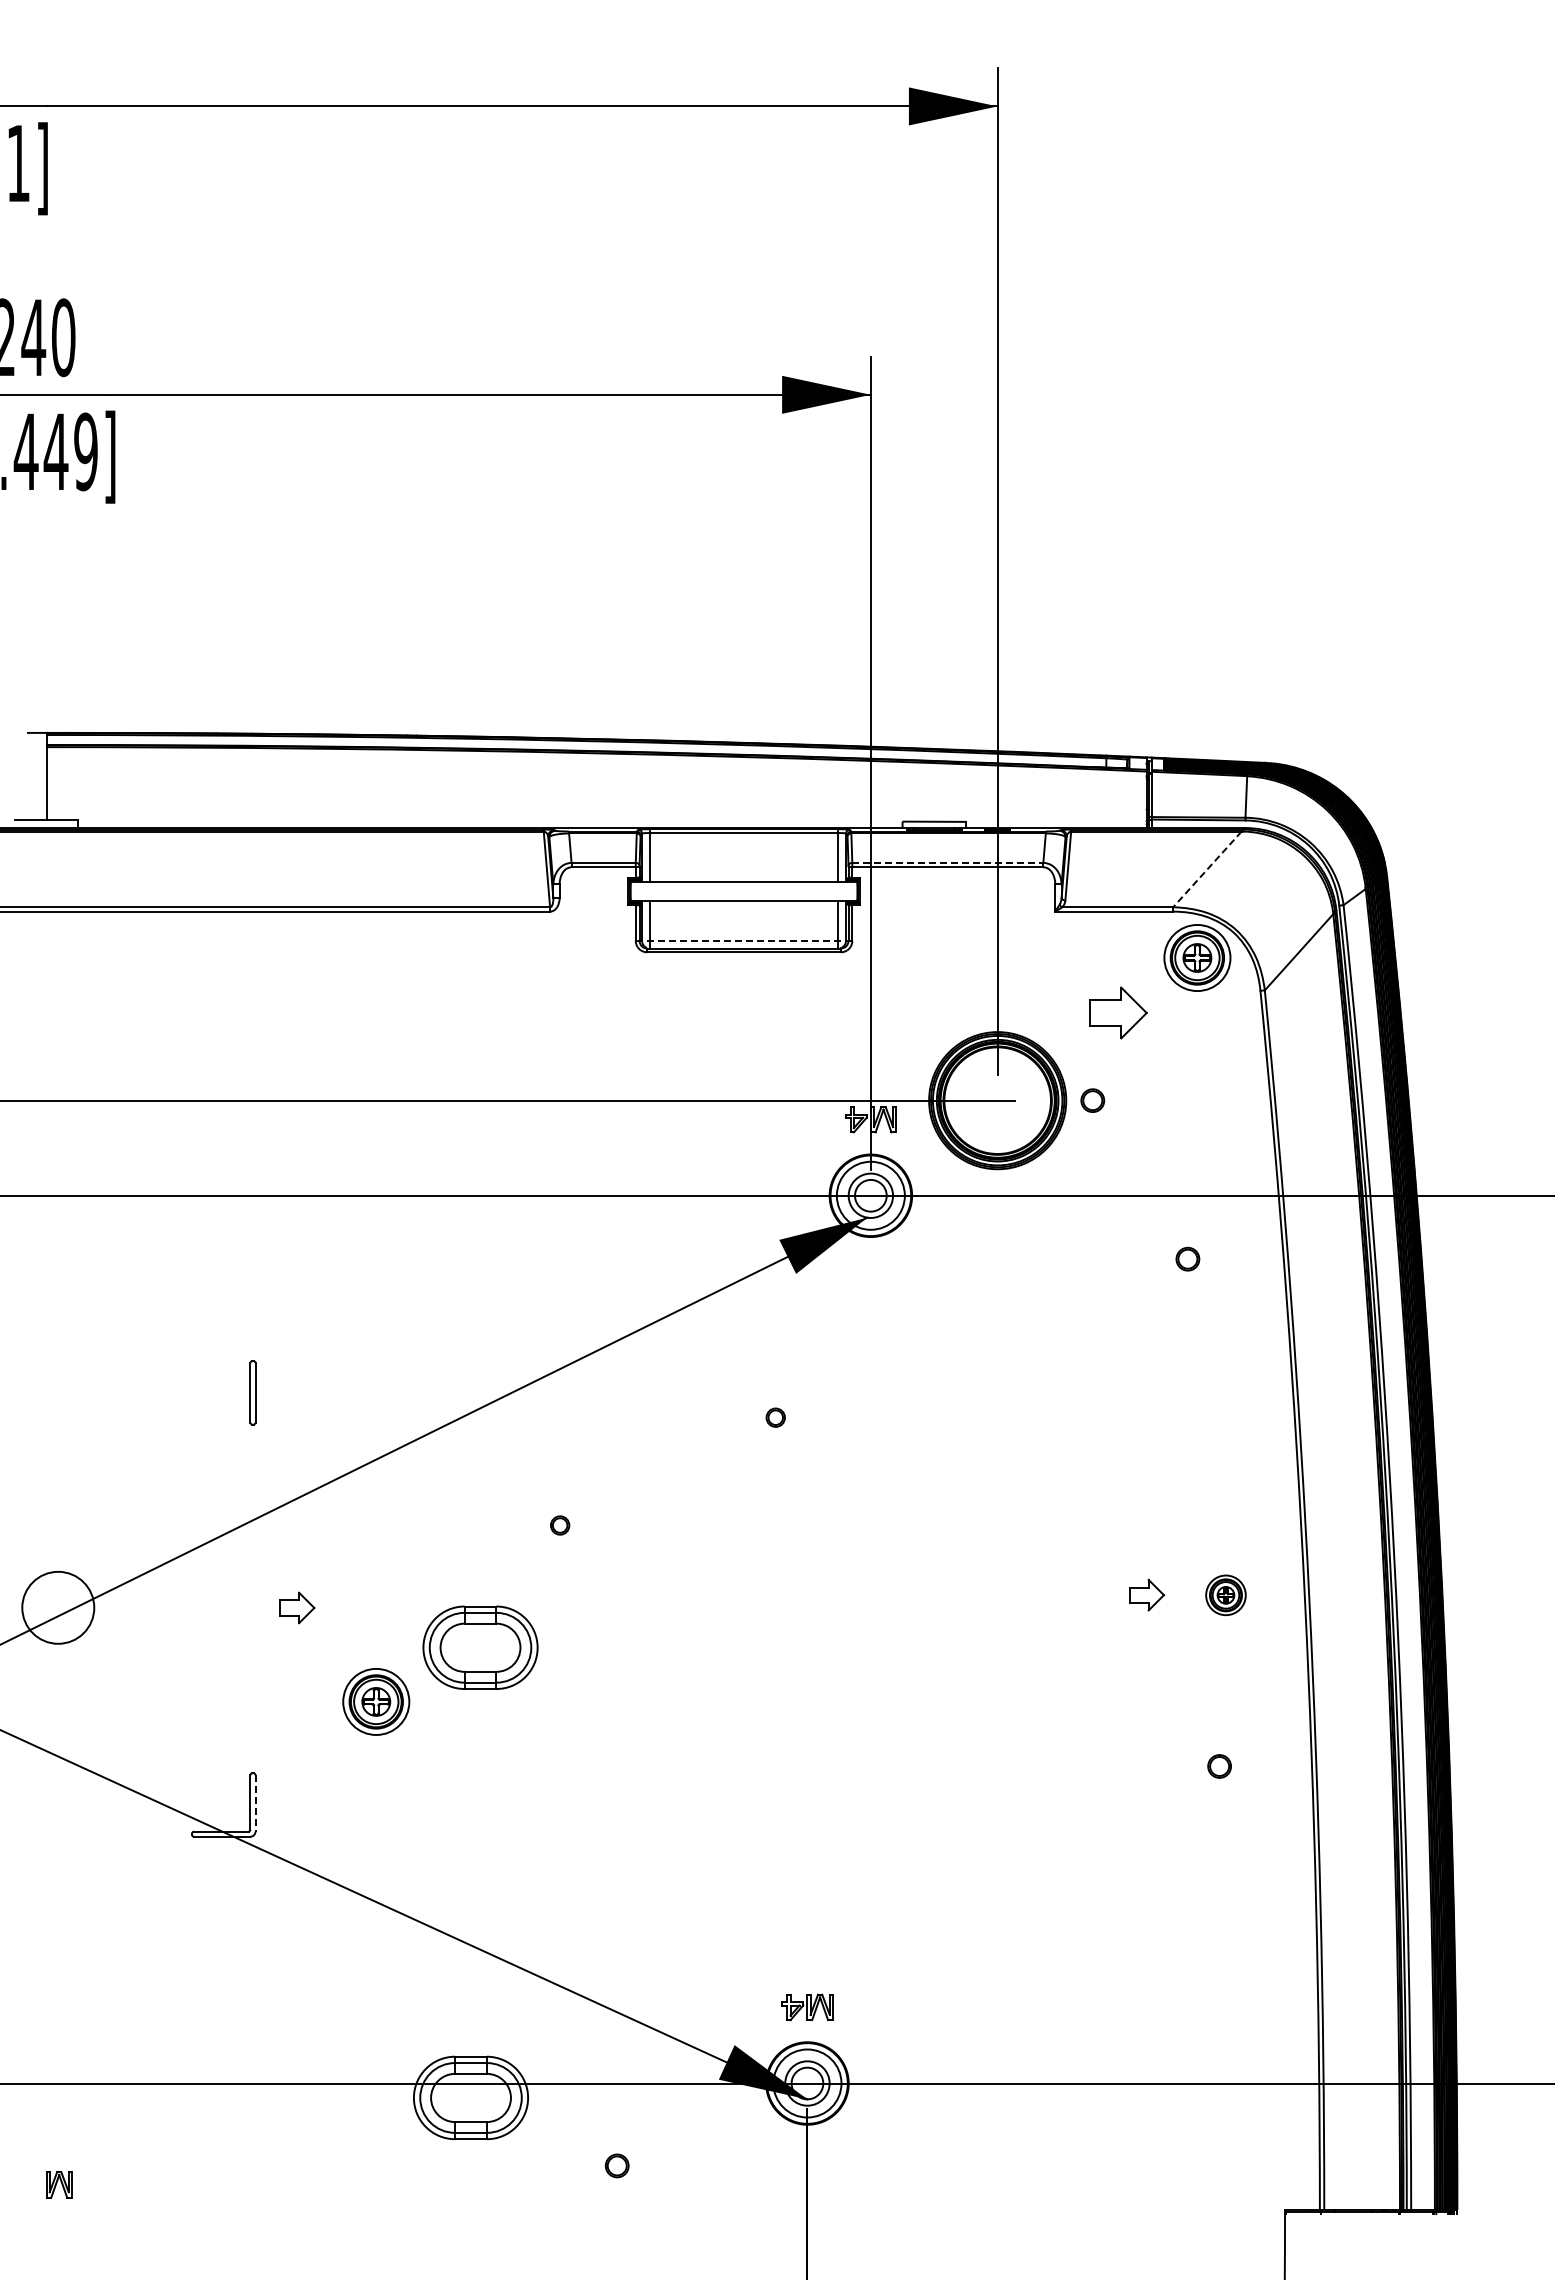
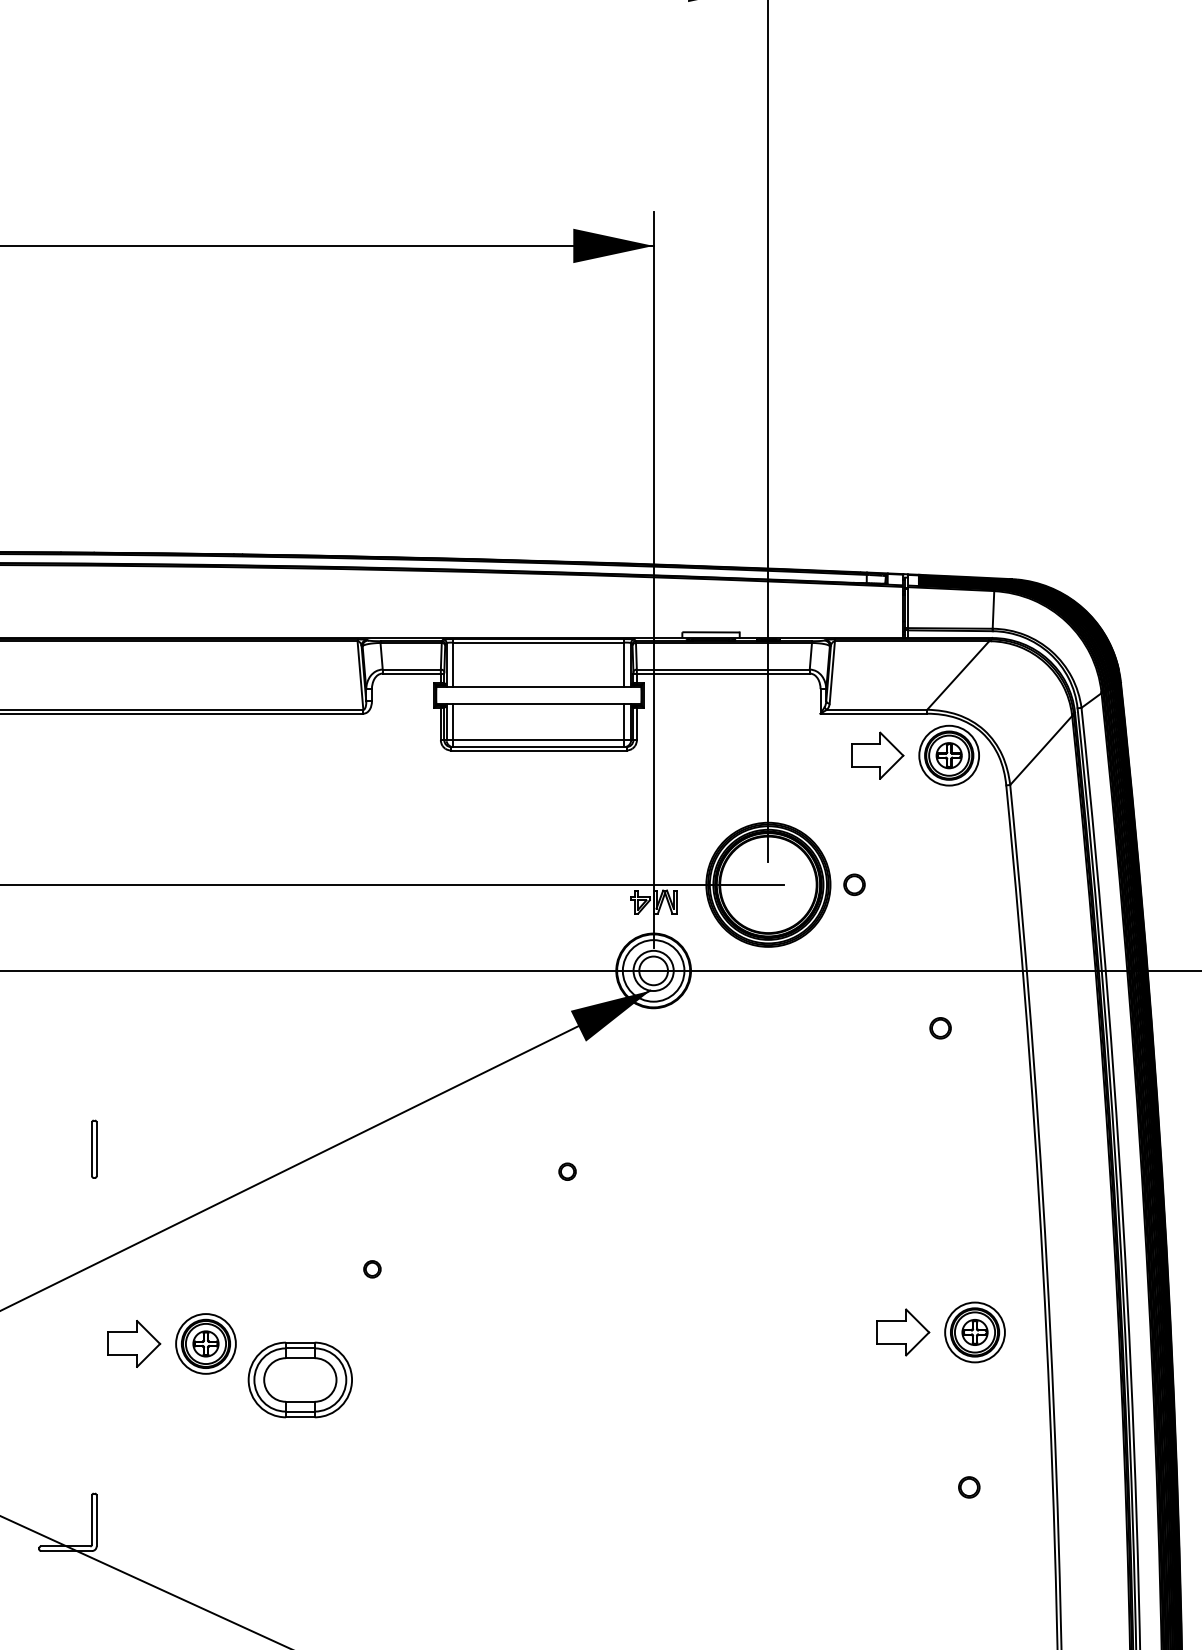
line: (947, 862) -> (723, 669), dashed -> solid
line: (1207, 869) -> (958, 675), dashed -> solid
line: (744, 940) -> (539, 739), dashed -> solid
part: (1118, 1012) -> (877, 755), moved
part: (1146, 1594) -> (903, 1331), size x1.67
part: (1225, 1595) -> (974, 1332), size x1.67
part: (297, 1607) -> (134, 1343), size x1.67
part: (376, 1701) -> (206, 1343), moved
line: (255, 1803) -> (96, 1520), dashed -> solid

